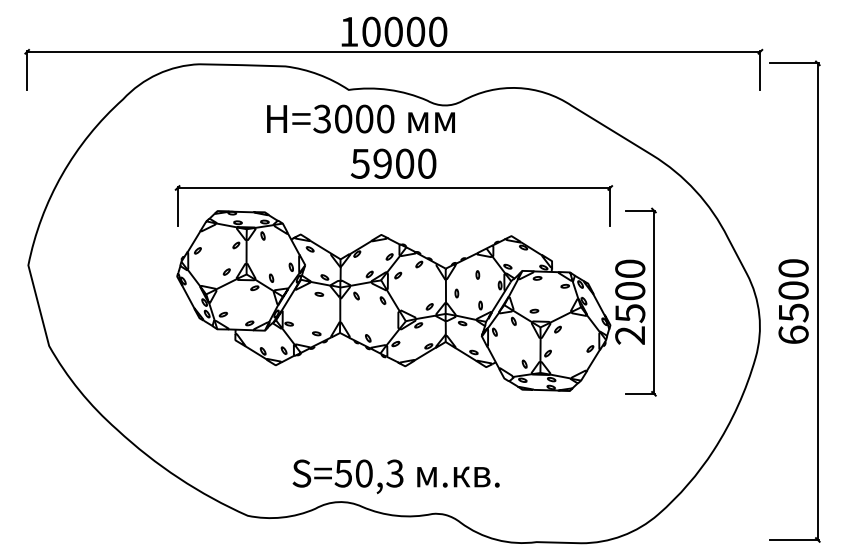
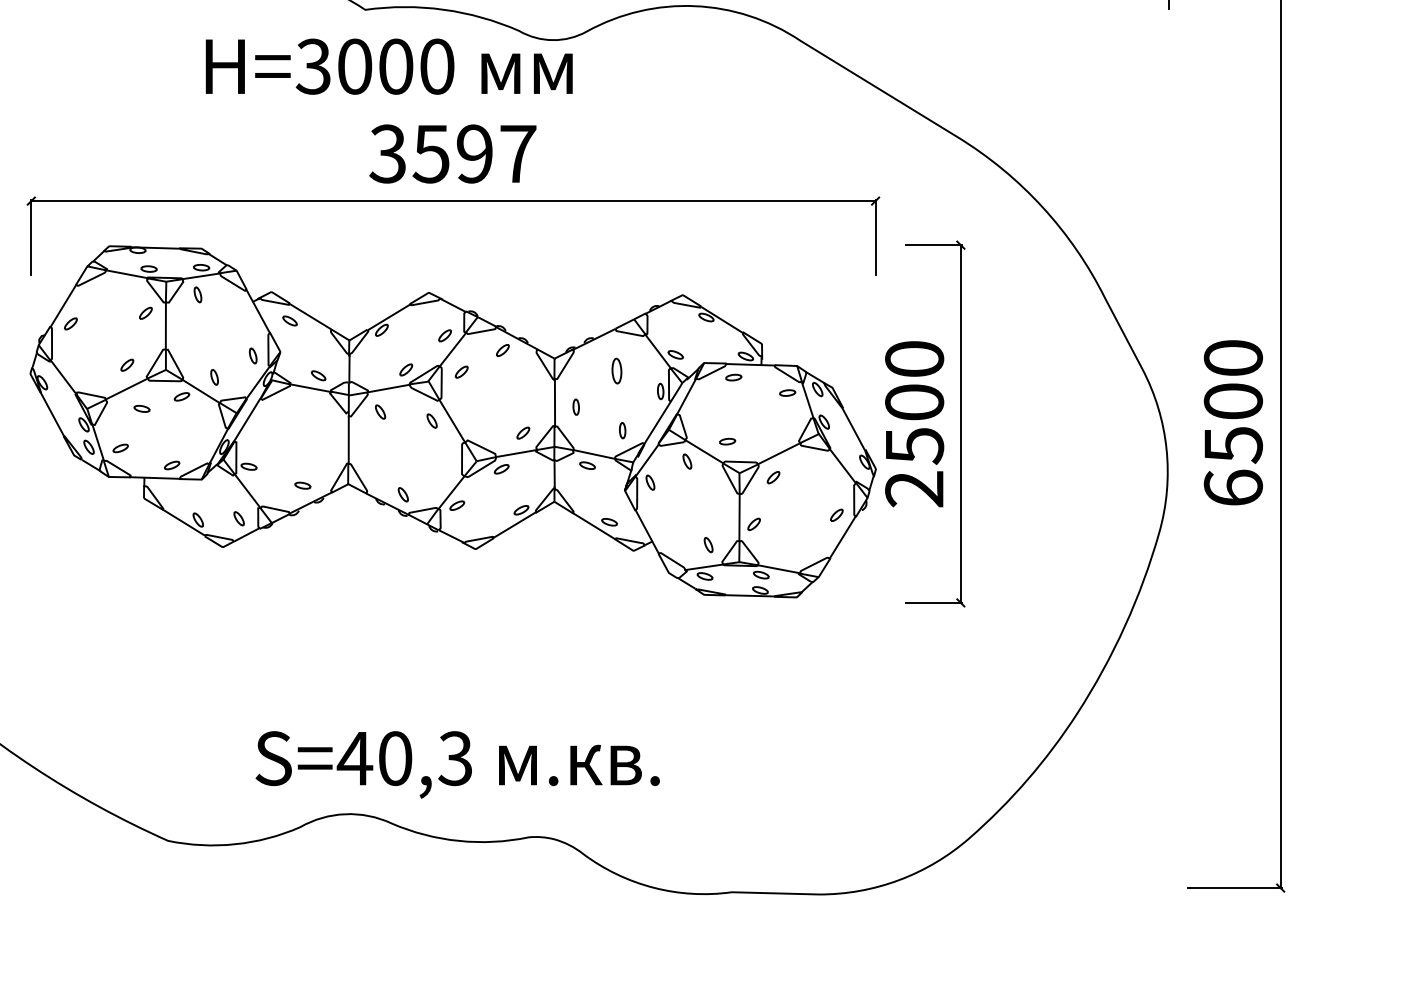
text: (393, 163) -> (452, 153), 5900 -> 3597
part: (477, 274) -> (616, 370), size x1.6
part: (319, 294) -> (142, 409), moved
text: (343, 473) -> (355, 758), S=50,3 -> S=40,3

